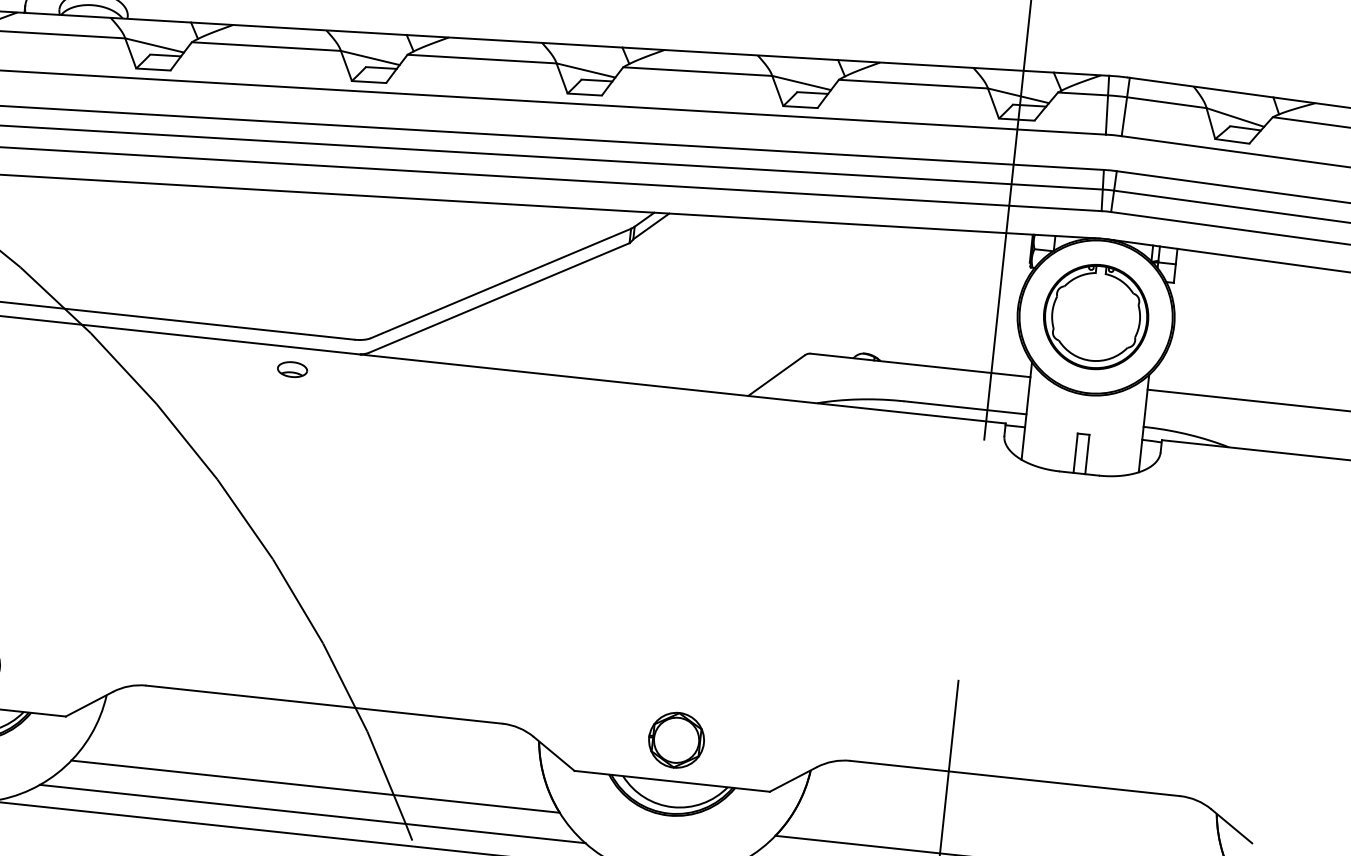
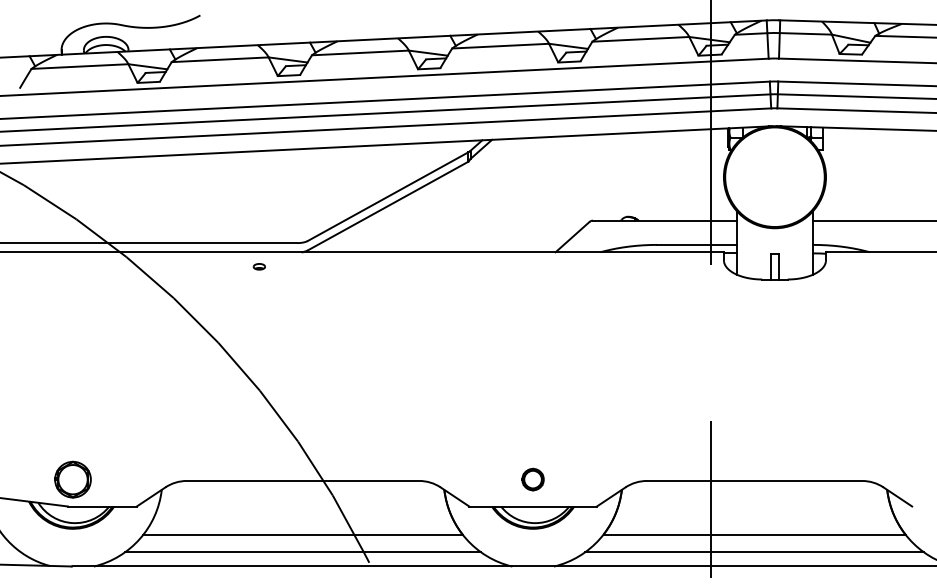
part: (1095, 315) -> (774, 176), removed
part: (292, 369) -> (259, 266), size x0.6
part: (675, 739) -> (532, 479), size x0.6

